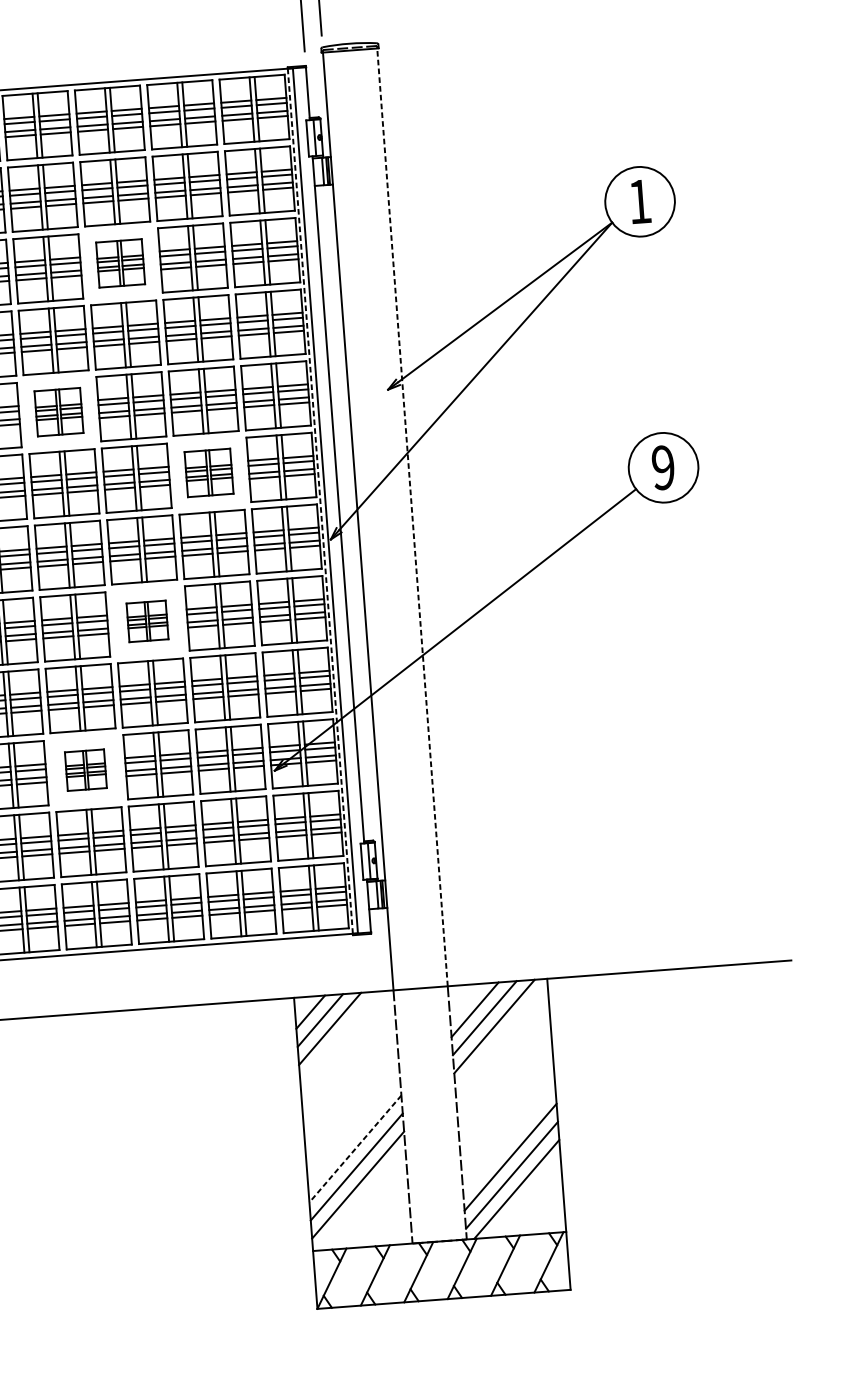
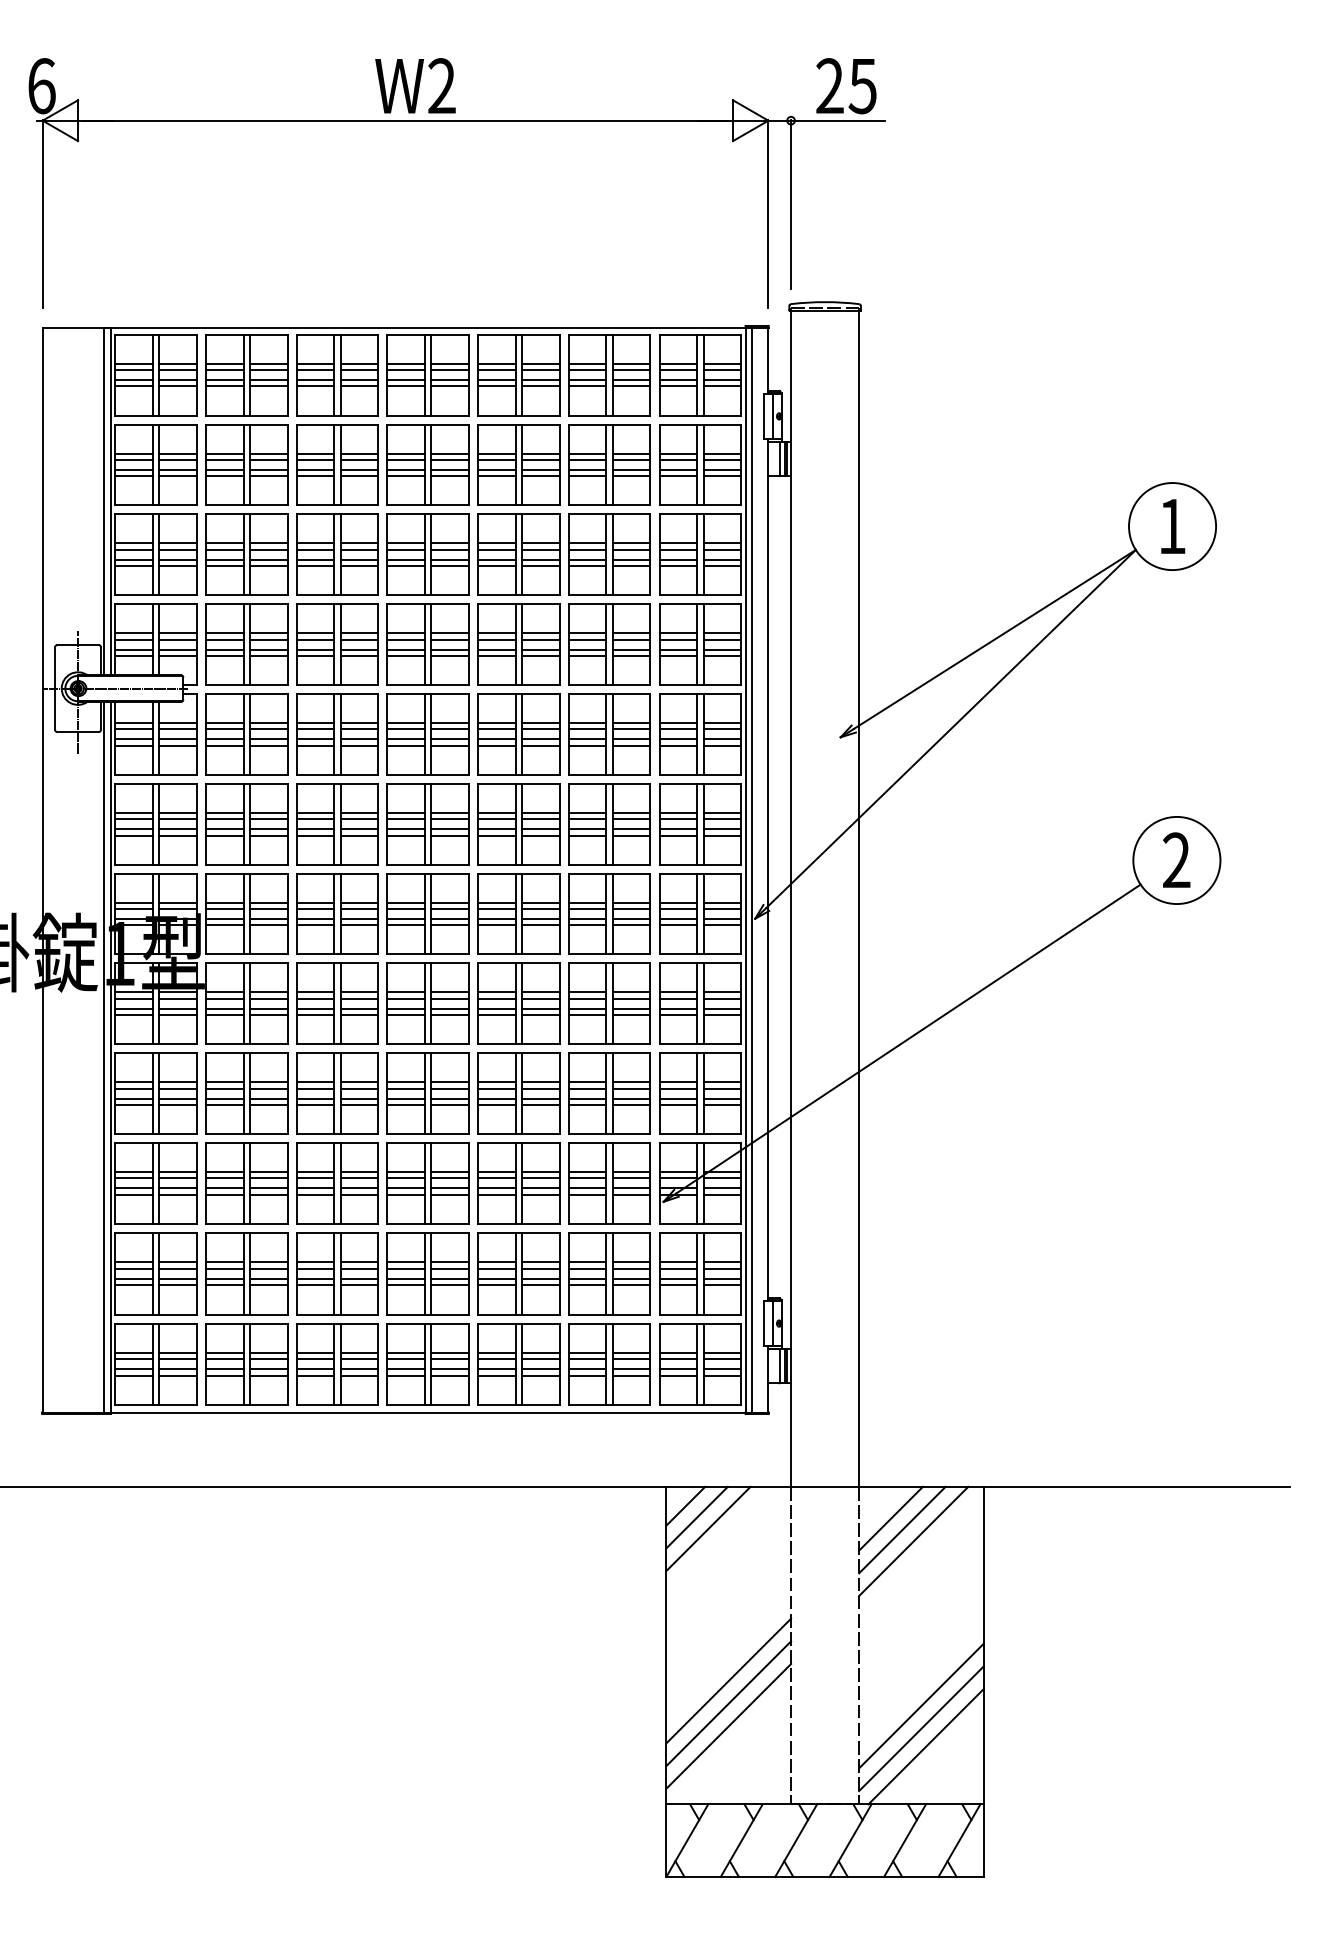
part: (120, 263) -> (518, 554), size x1.43
part: (58, 412) -> (427, 734), size x1.43
text: (663, 467) -> (1176, 860), 9 -> 2
part: (209, 473) -> (609, 824), size x1.43
line: (320, 500) -> (745, 869), dashed -> solid
line: (412, 517) -> (859, 898), dashed -> solid
part: (147, 621) -> (518, 1003), size x1.67
part: (85, 770) -> (427, 1183), size x1.67
line: (355, 1149) -> (728, 1681), dashed -> solid

